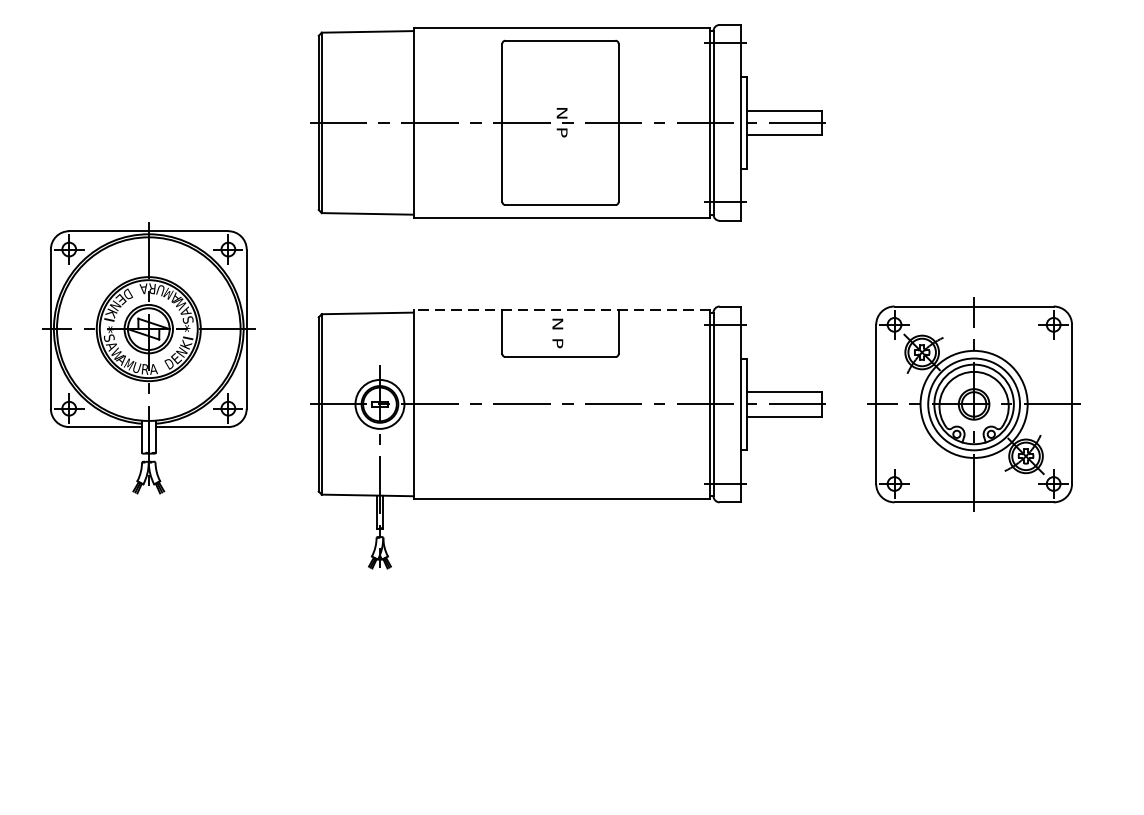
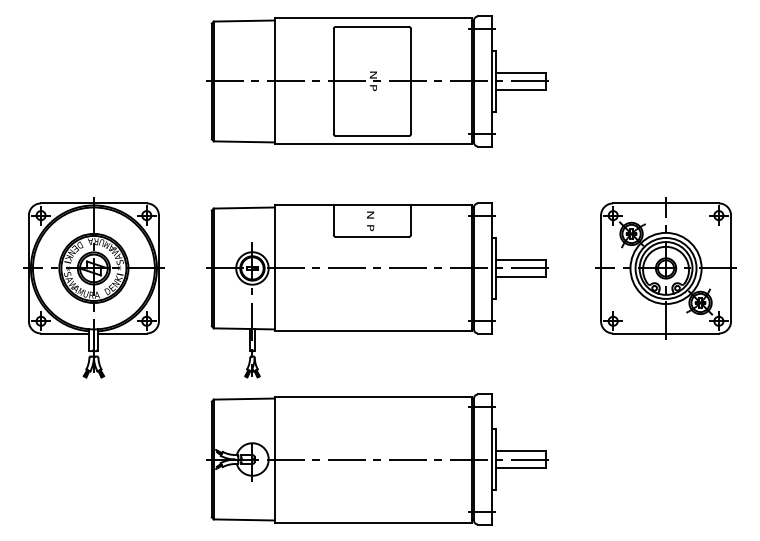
line: (562, 309) -> (373, 205), dashed -> solid
part: (148, 357) -> (93, 287), moved
part: (973, 404) -> (665, 268), moved
part: (568, 692) -> (377, 459), added

